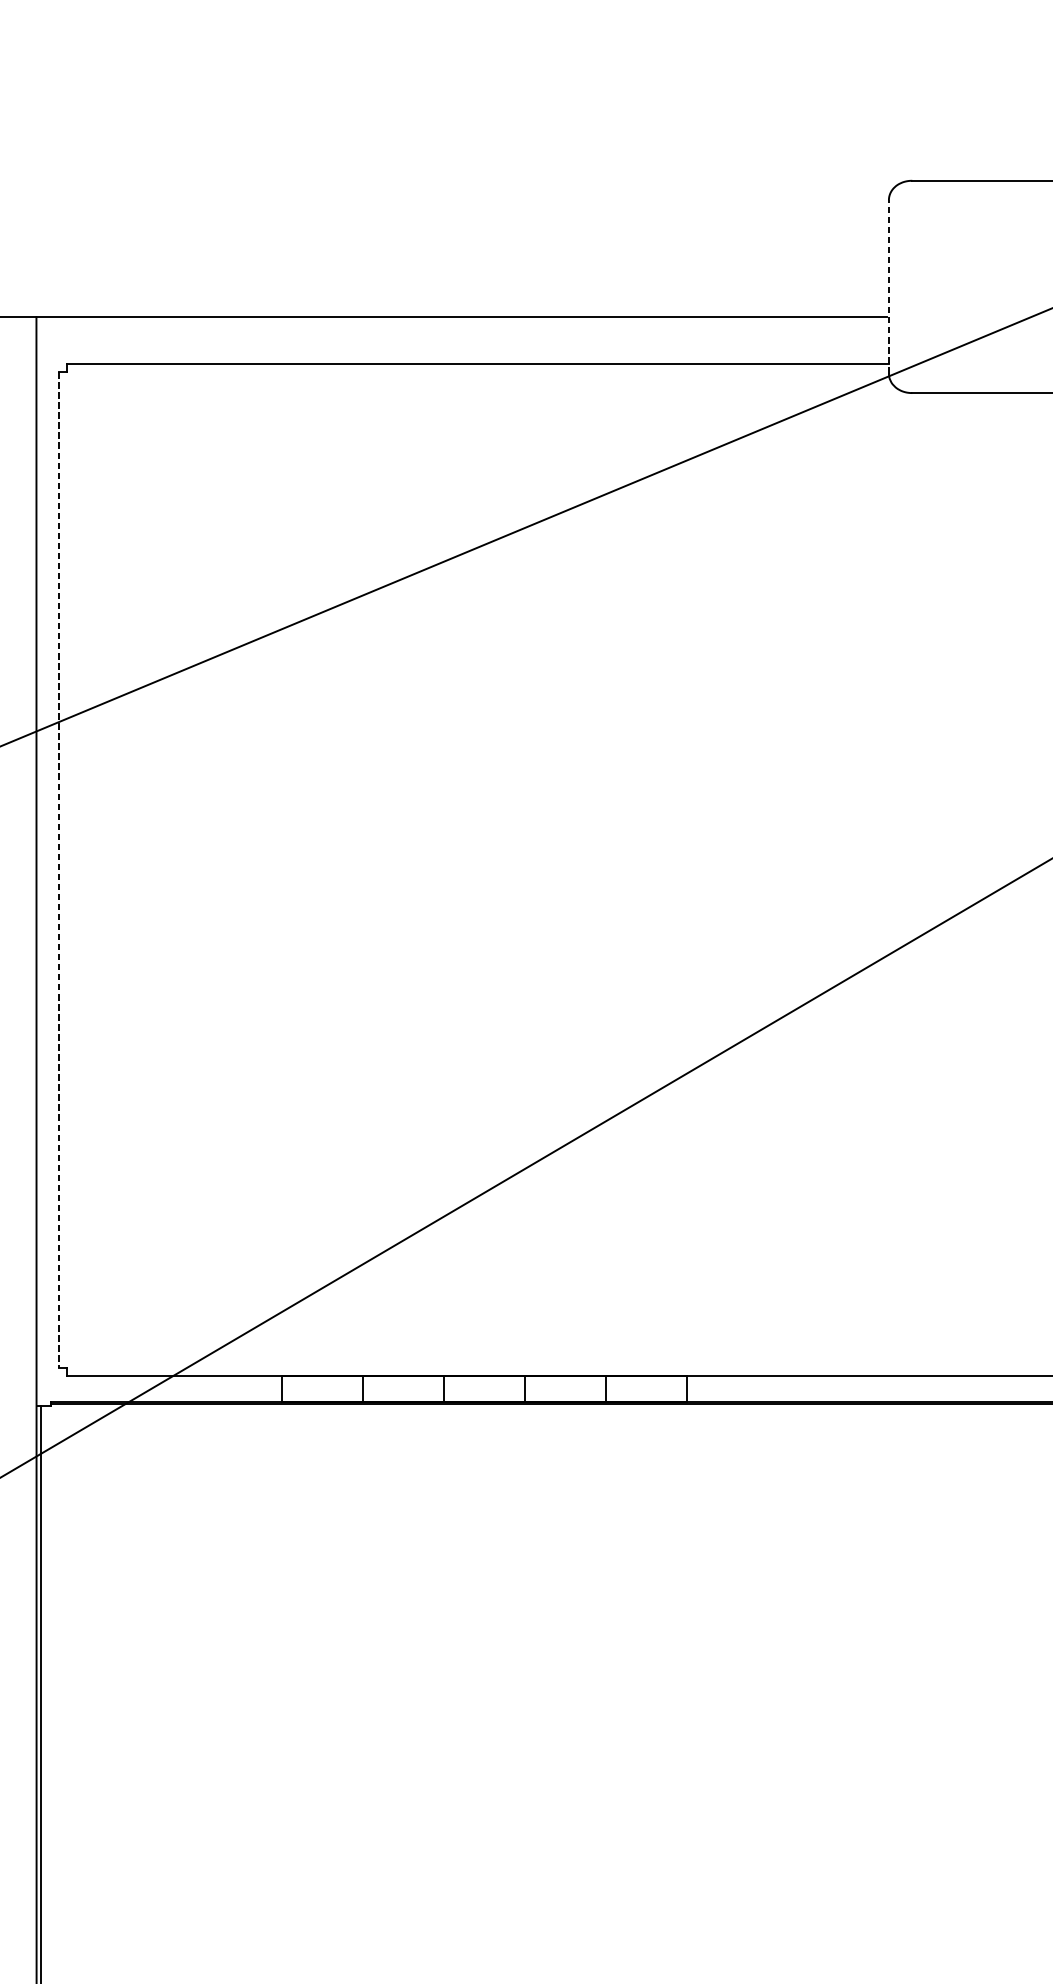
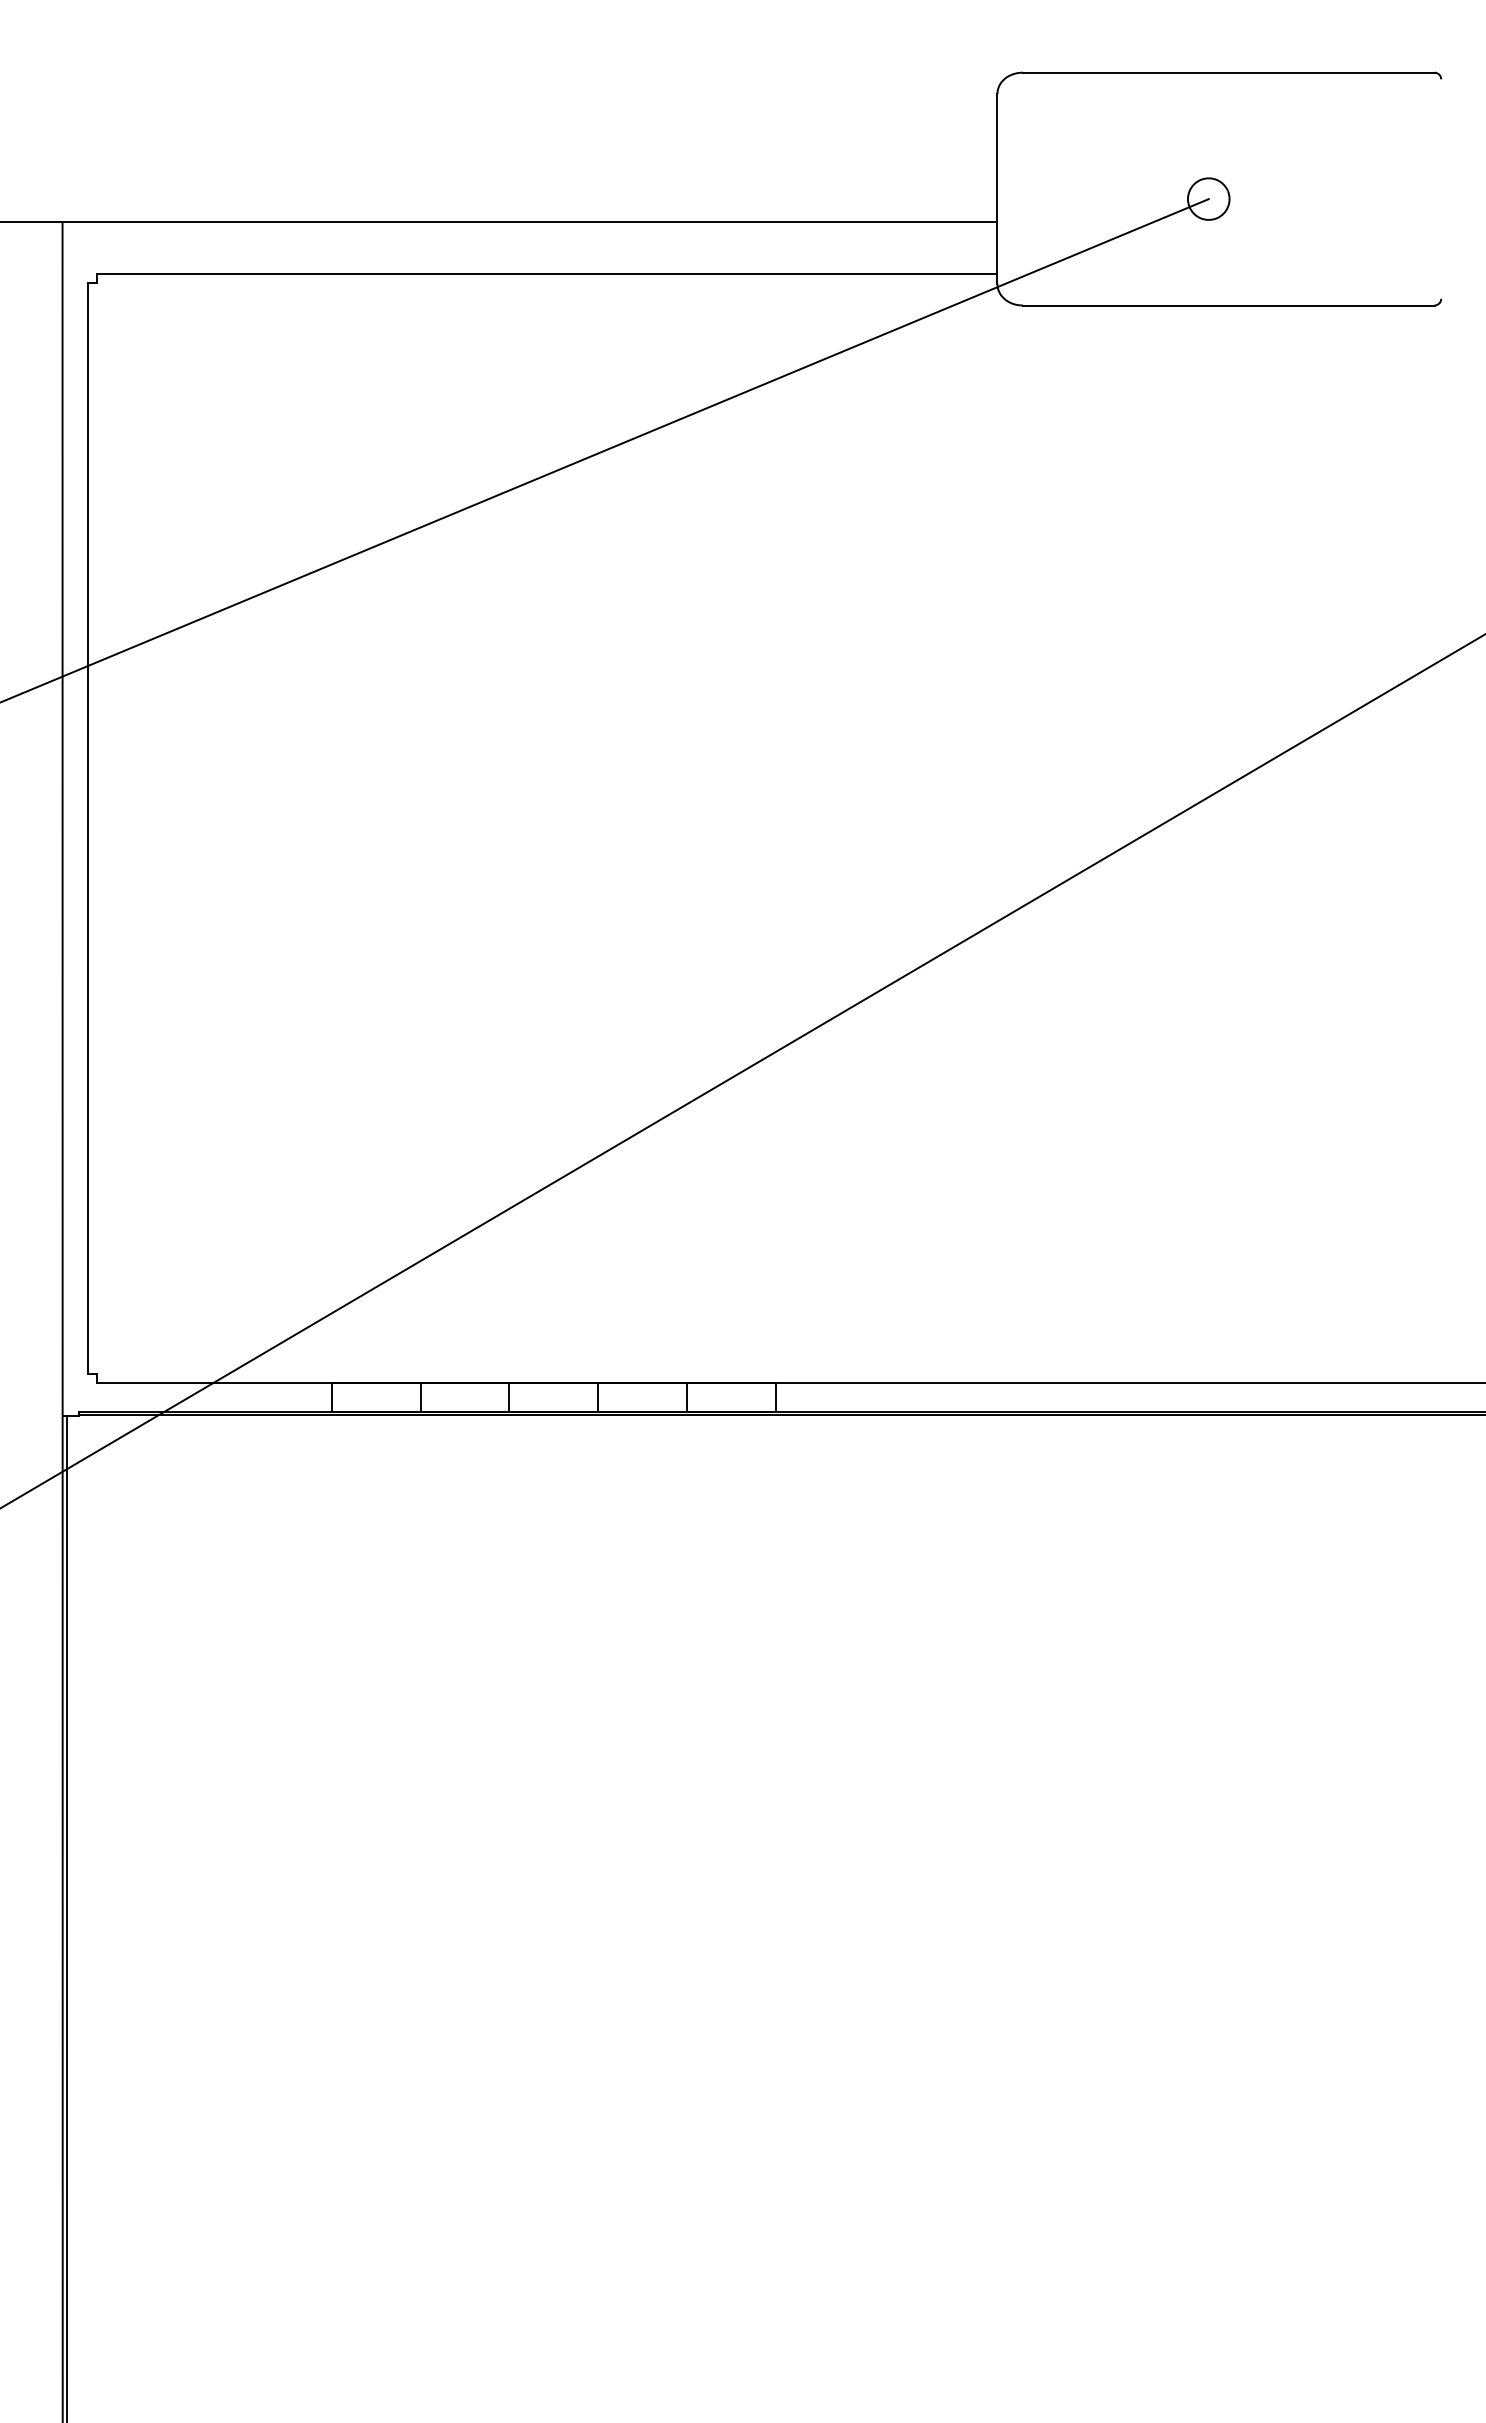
line: (888, 286) -> (997, 188), dashed -> solid
line: (59, 869) -> (87, 828), dashed -> solid

